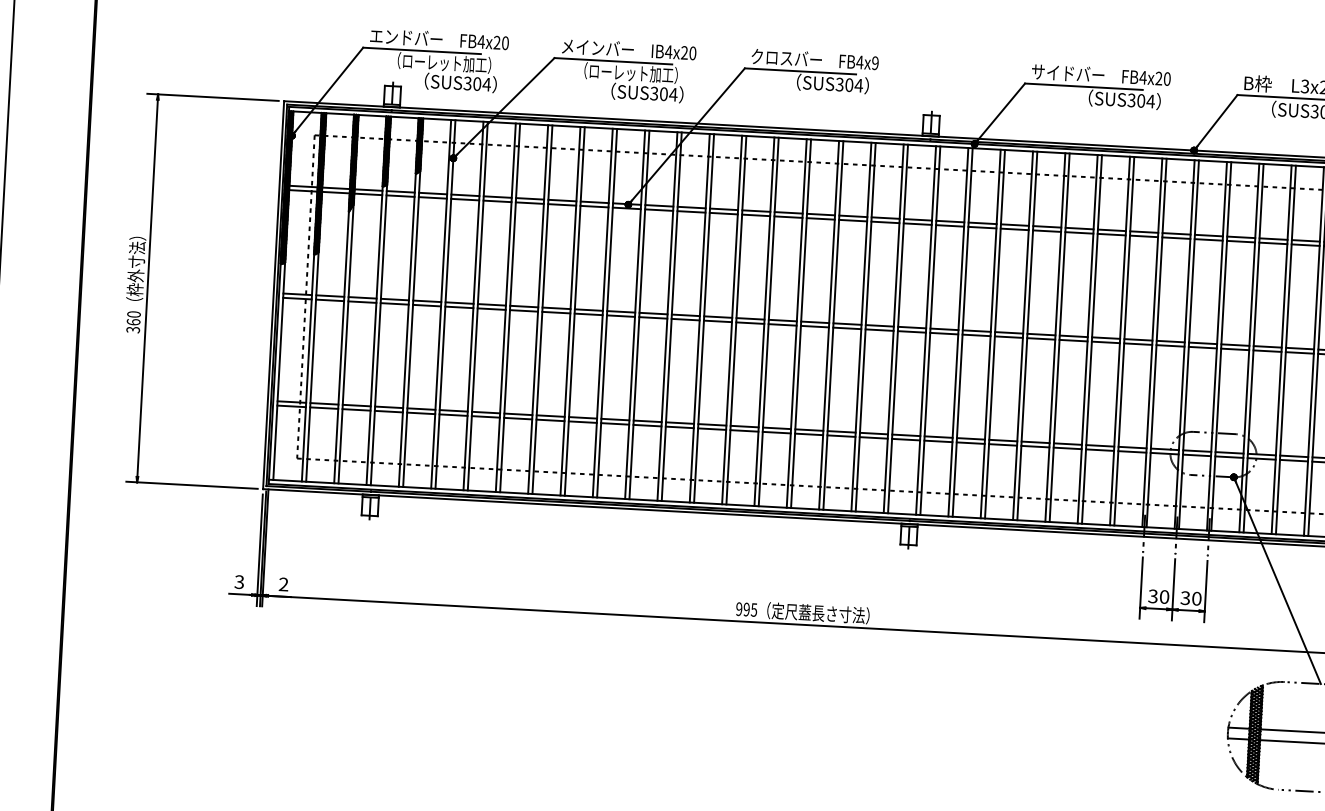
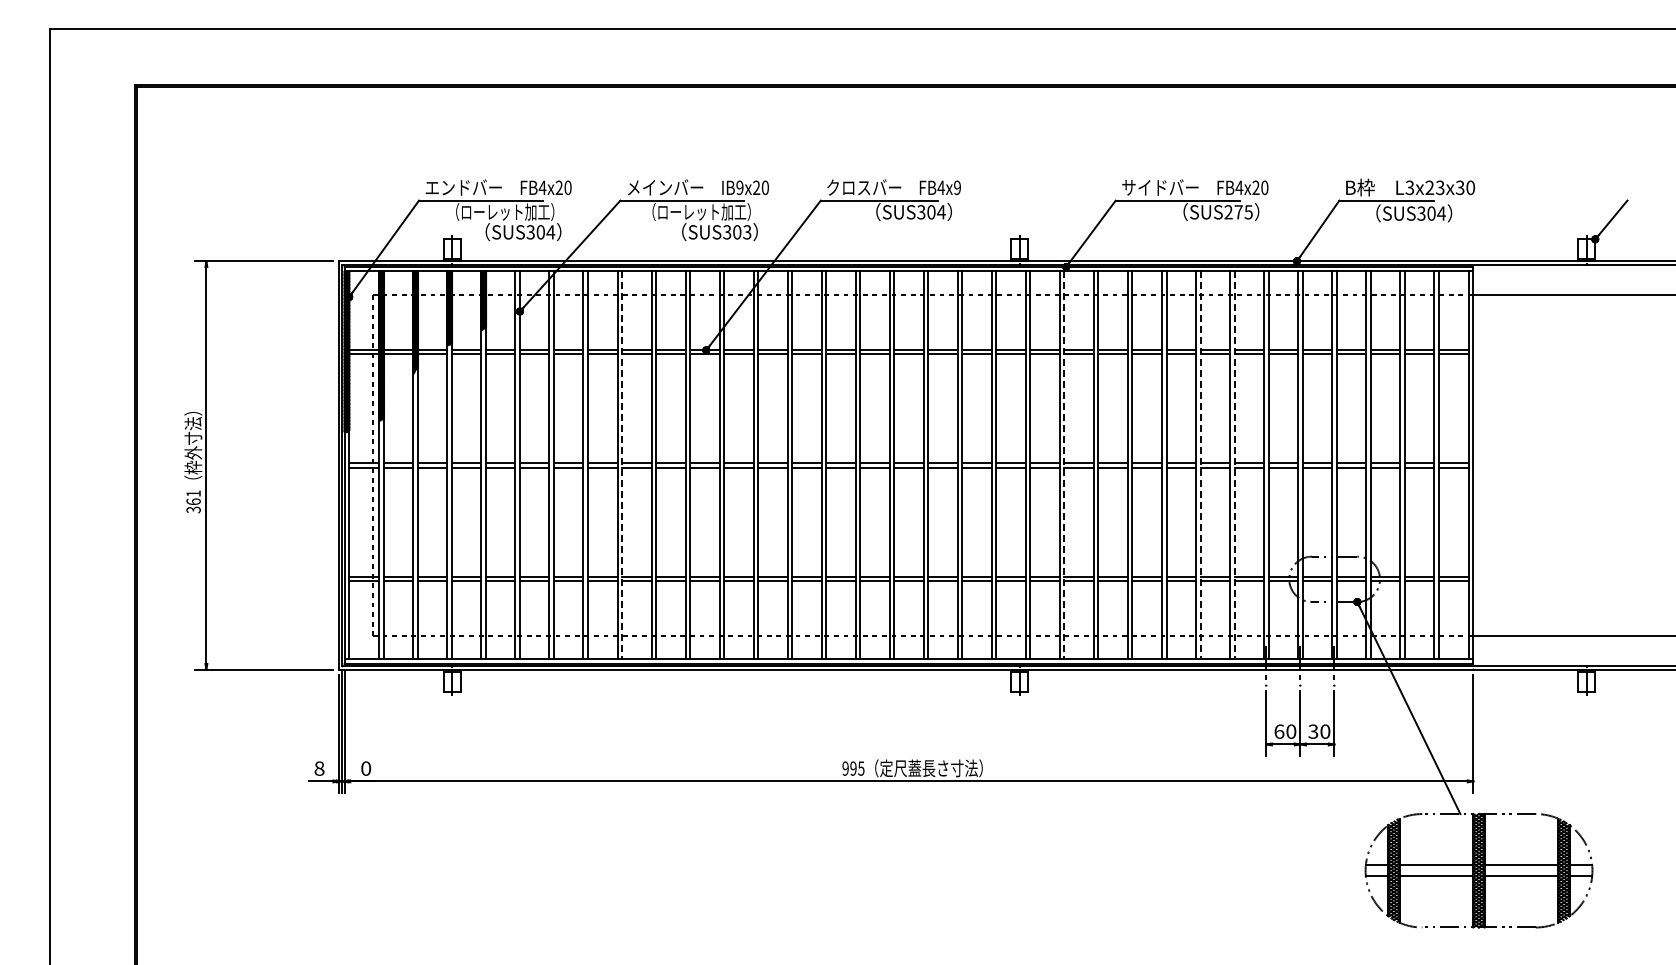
text: (668, 51) -> (739, 187), IB4x20 -> IB9x20
text: (672, 94) -> (746, 232), SUS304 -> SUS303
text: (1141, 101) -> (1238, 212), SUS304 -> SUS275
line: (542, 309) -> (622, 465), solid -> dashed
text: (133, 314) -> (193, 493), 360 -> 361
line: (962, 332) -> (1064, 465), solid -> dashed
line: (1091, 339) -> (1200, 465), solid -> dashed
line: (1124, 341) -> (1234, 465), solid -> dashed
text: (239, 582) -> (319, 768), 3 -> 8
text: (284, 584) -> (366, 768), 2 -> 0
text: (1153, 596) -> (1279, 731), 30 -> 60

